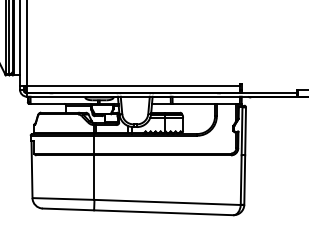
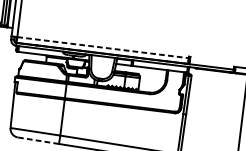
line: (134, 85) -> (103, 47), solid -> dashed
line: (68, 209) -> (38, 140), solid -> dashed

